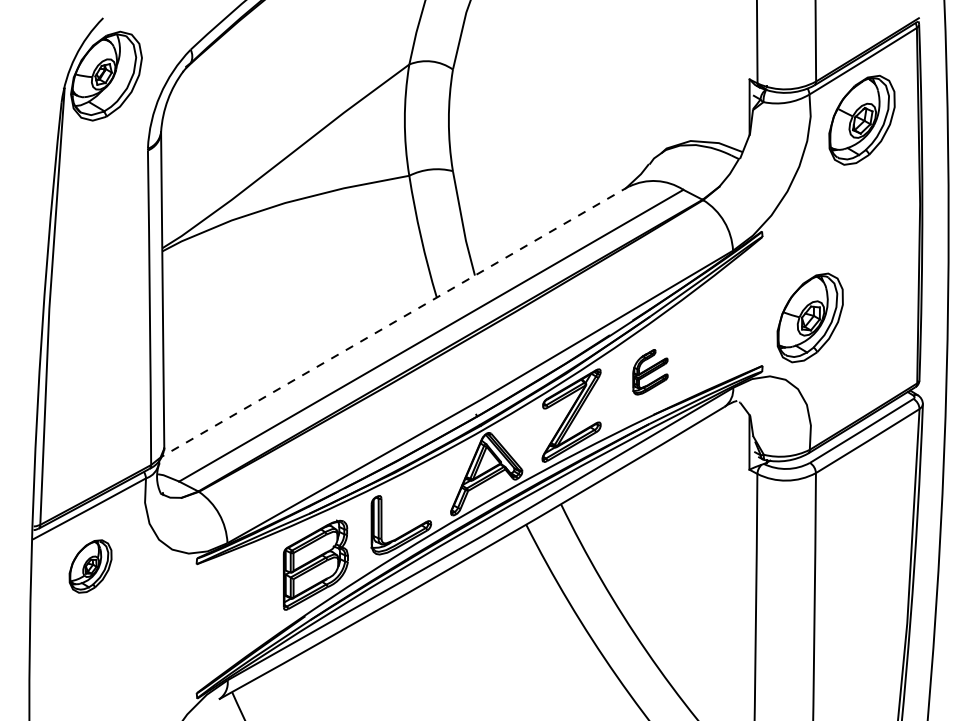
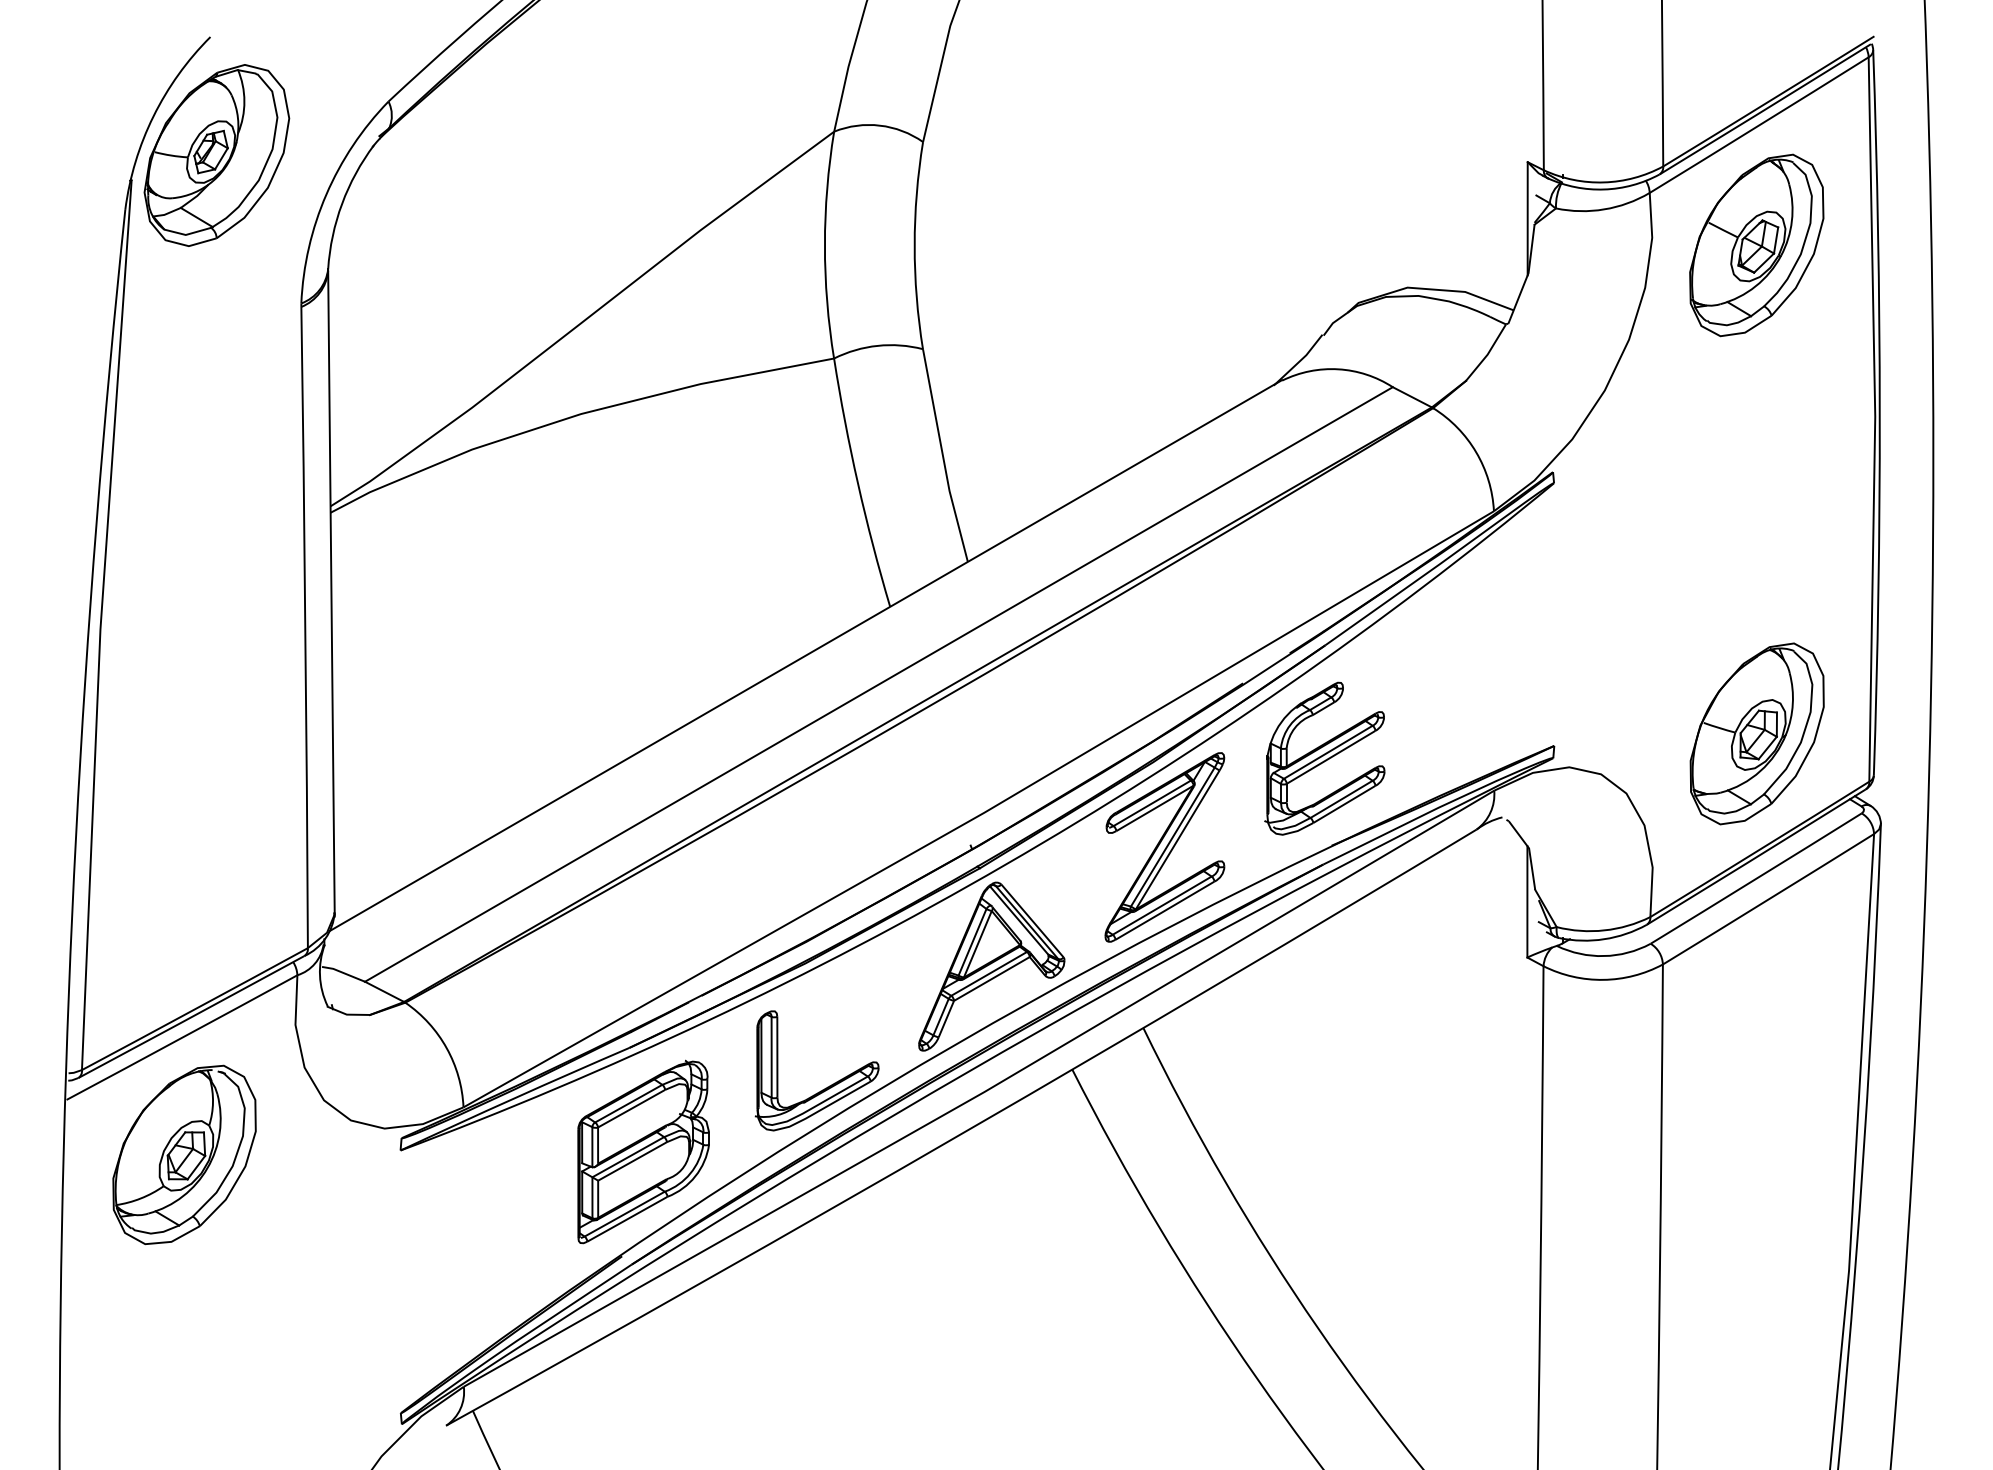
part: (809, 317) -> (1755, 732), moved
line: (395, 321) -> (805, 655), dashed -> solid
part: (650, 372) -> (1325, 759), size x1.67
part: (90, 566) -> (184, 1154), size x1.67

